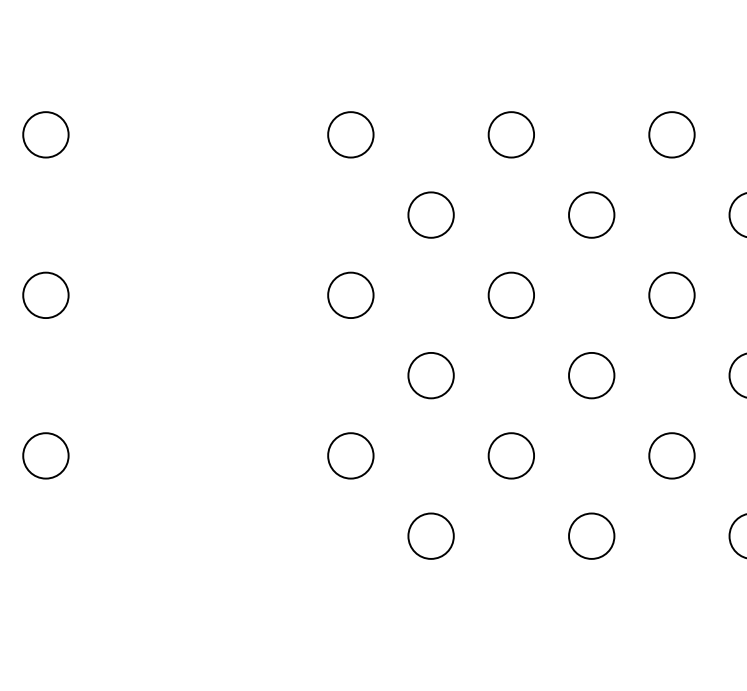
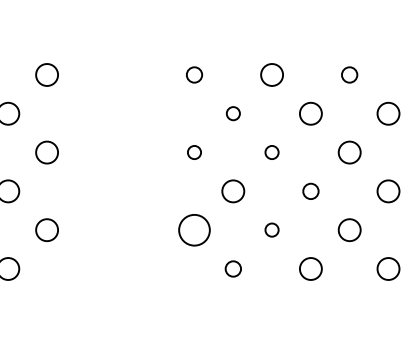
circle: (350, 133) -> (194, 74), size x0.7
circle: (671, 133) -> (349, 74), size x0.7
circle: (431, 214) -> (233, 113), size x0.6
circle: (350, 295) -> (194, 152), size x0.6
circle: (510, 295) -> (271, 152), size x0.6
circle: (590, 375) -> (310, 191), size x0.7
circle: (350, 454) -> (194, 229), size x1.4
circle: (510, 454) -> (271, 229), size x0.6
circle: (431, 535) -> (233, 268), size x0.7

